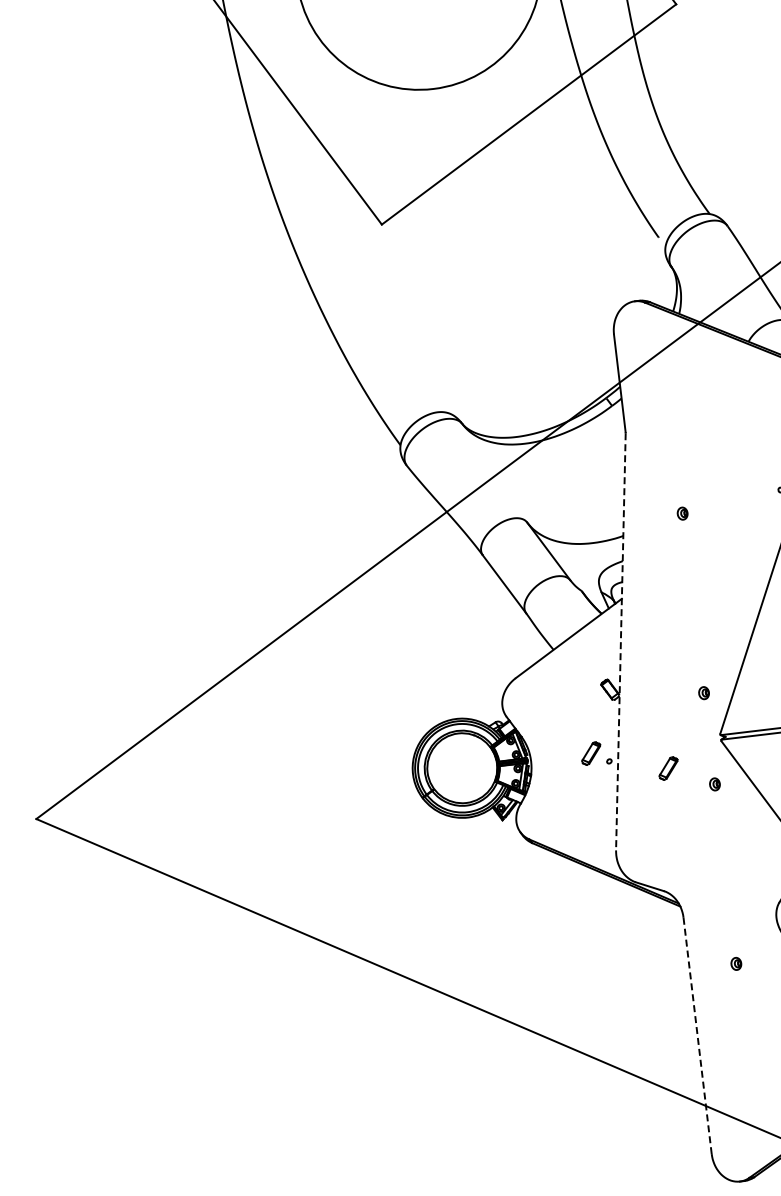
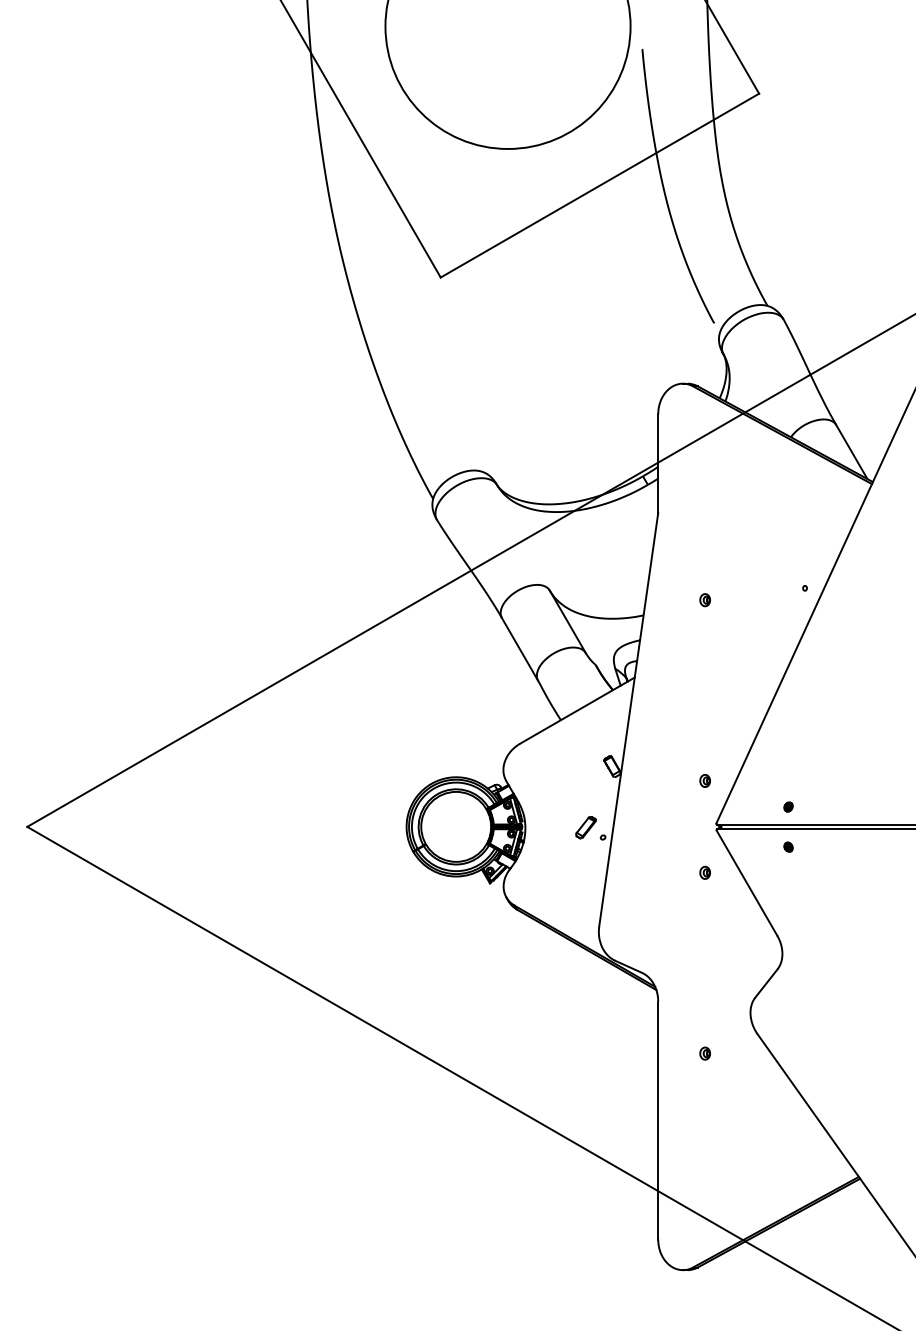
line: (620, 642) -> (628, 720), dashed -> solid
part: (668, 768) -> (660, 851), removed
line: (697, 1035) -> (658, 1120), dashed -> solid

